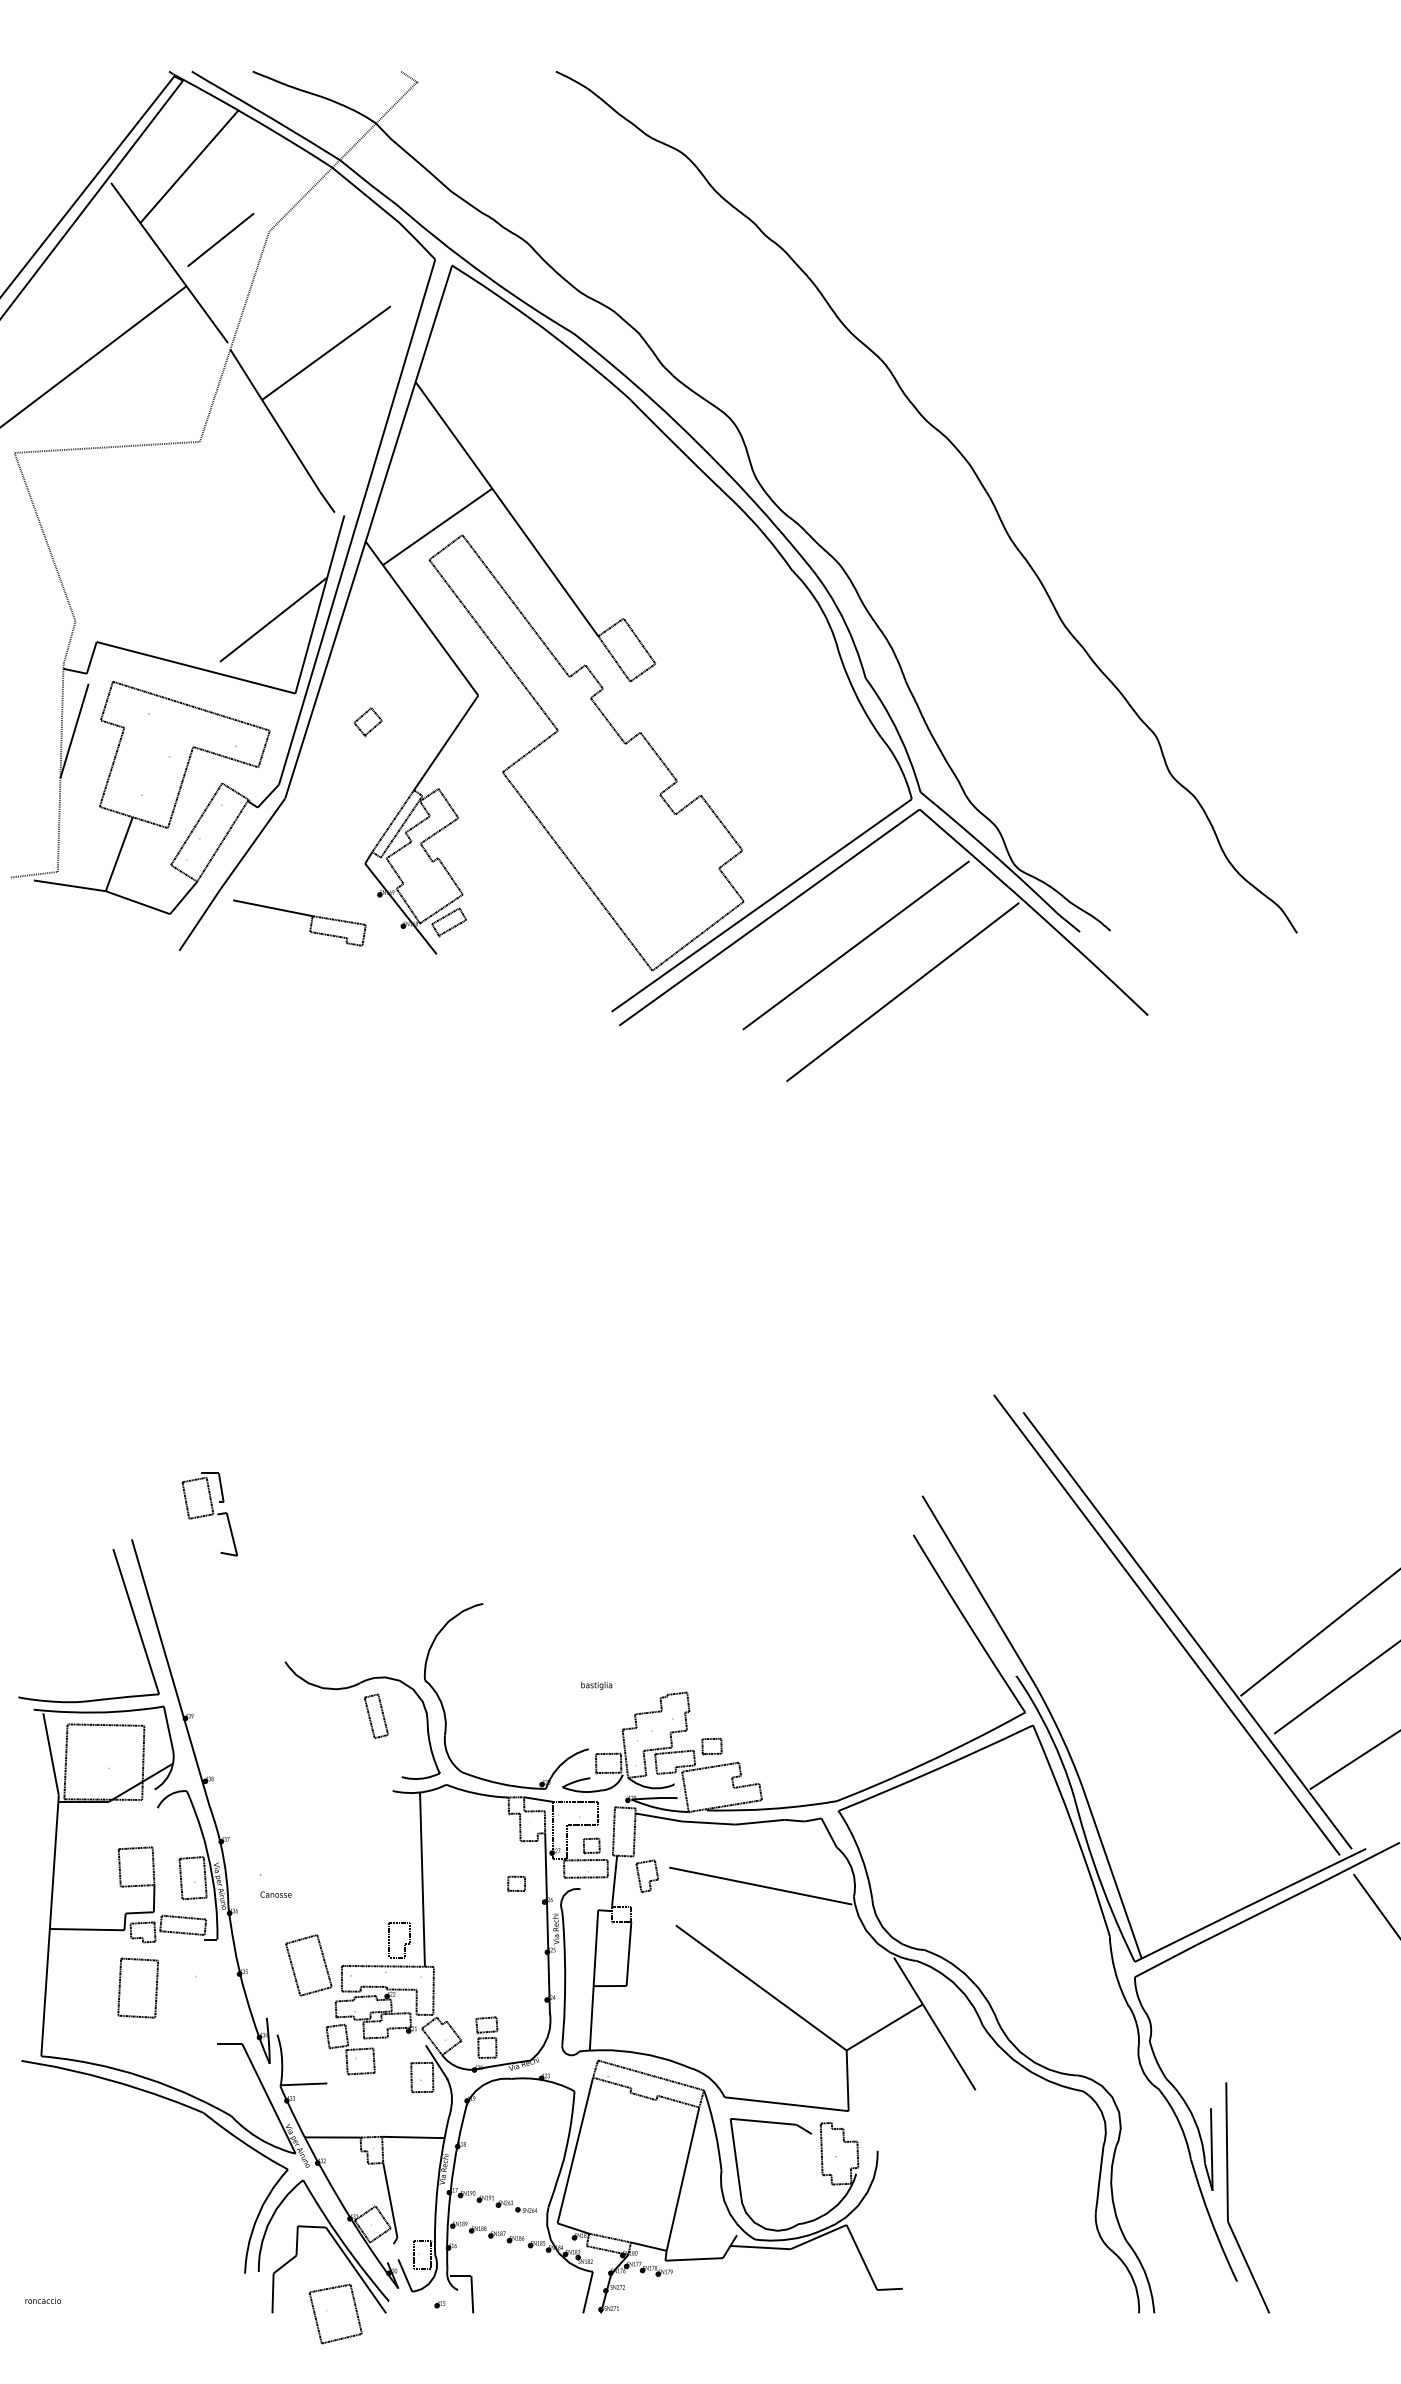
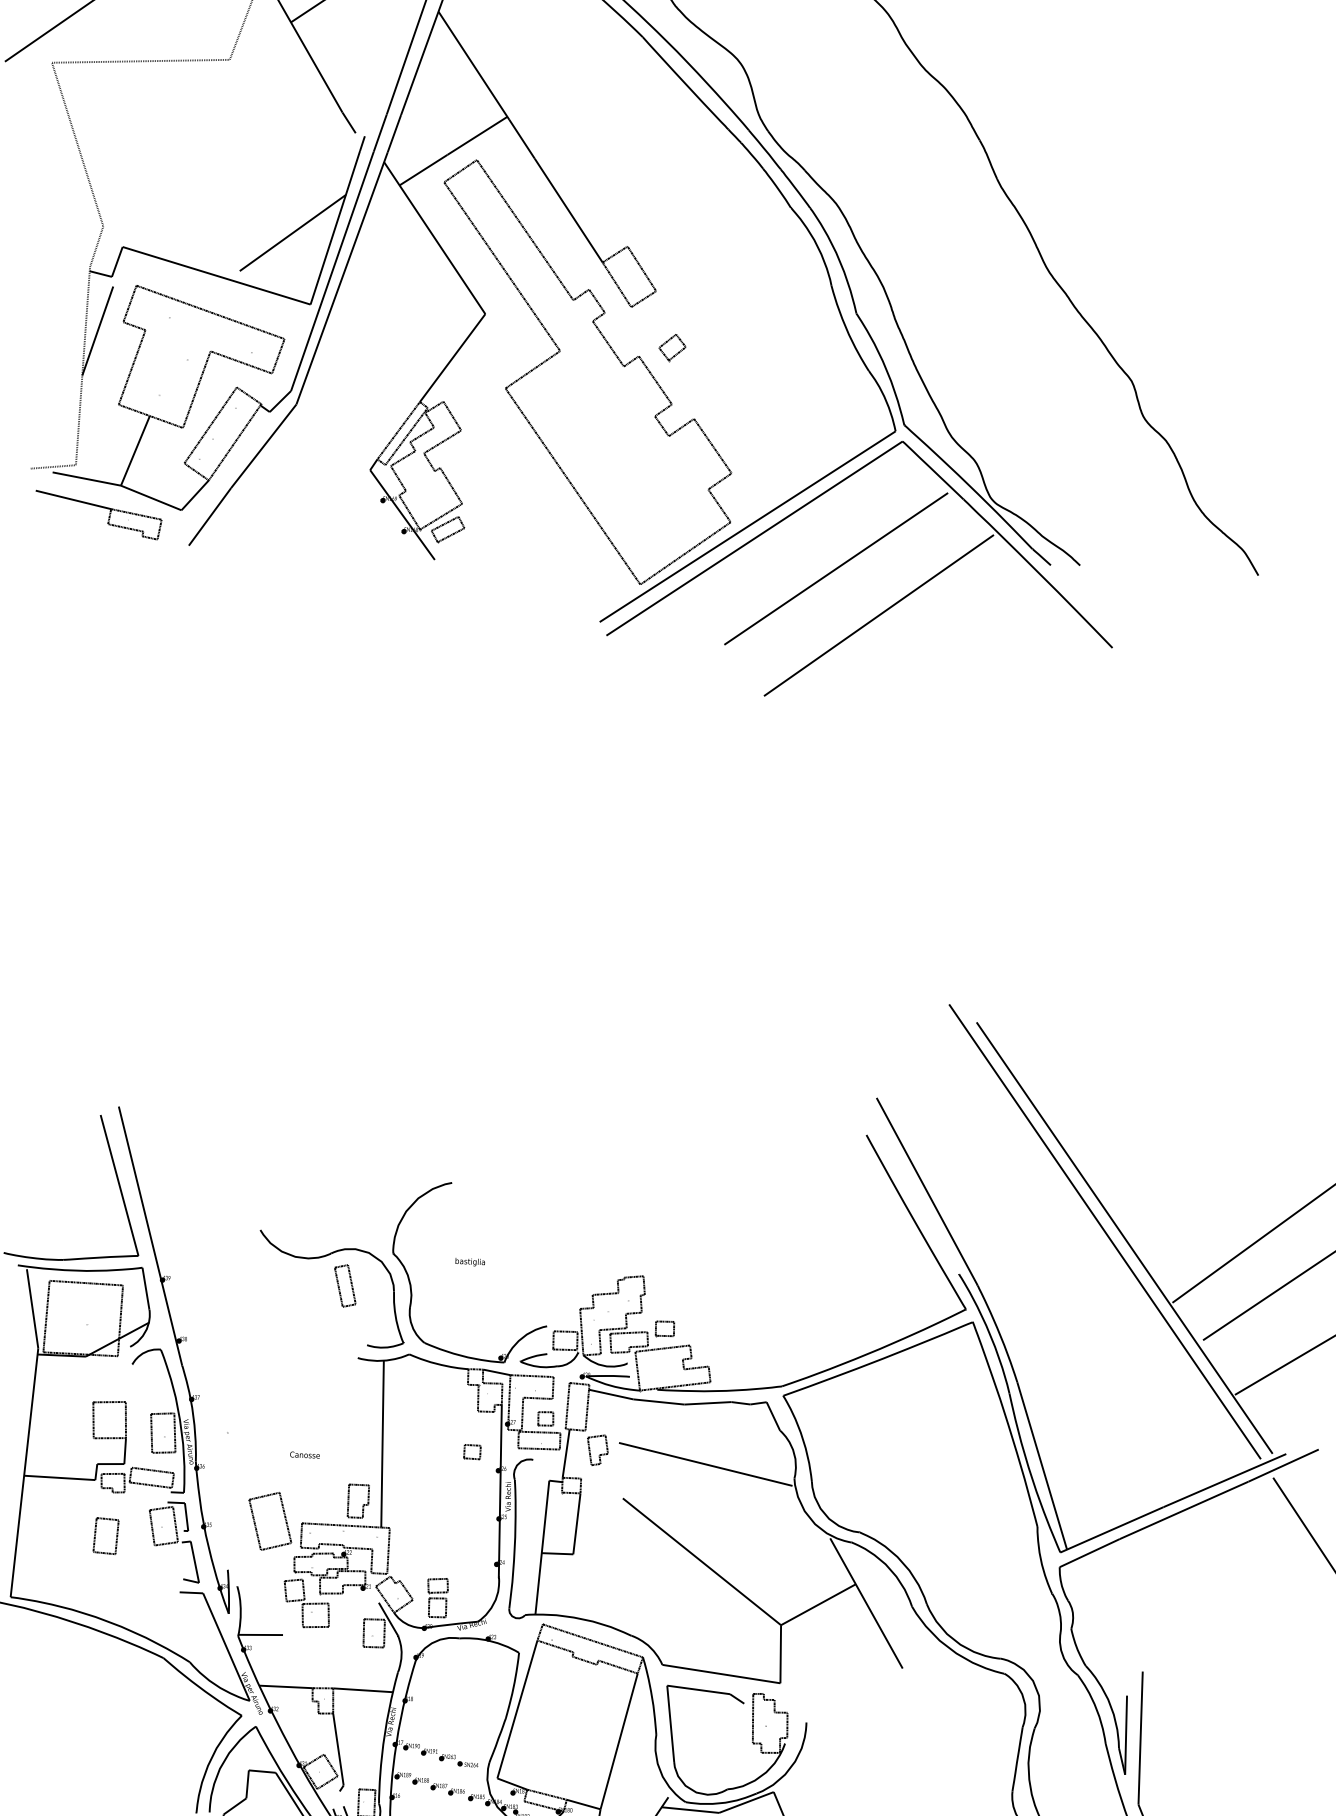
part: (367, 722) -> (671, 348), moved
part: (299, 914) -> (98, 507), moved
part: (209, 1514) -> (174, 1542), moved
text: (596, 1685) -> (470, 1261), moved
text: (275, 1894) -> (304, 1454), moved
part: (137, 1988) -> (105, 1536), size x0.62

